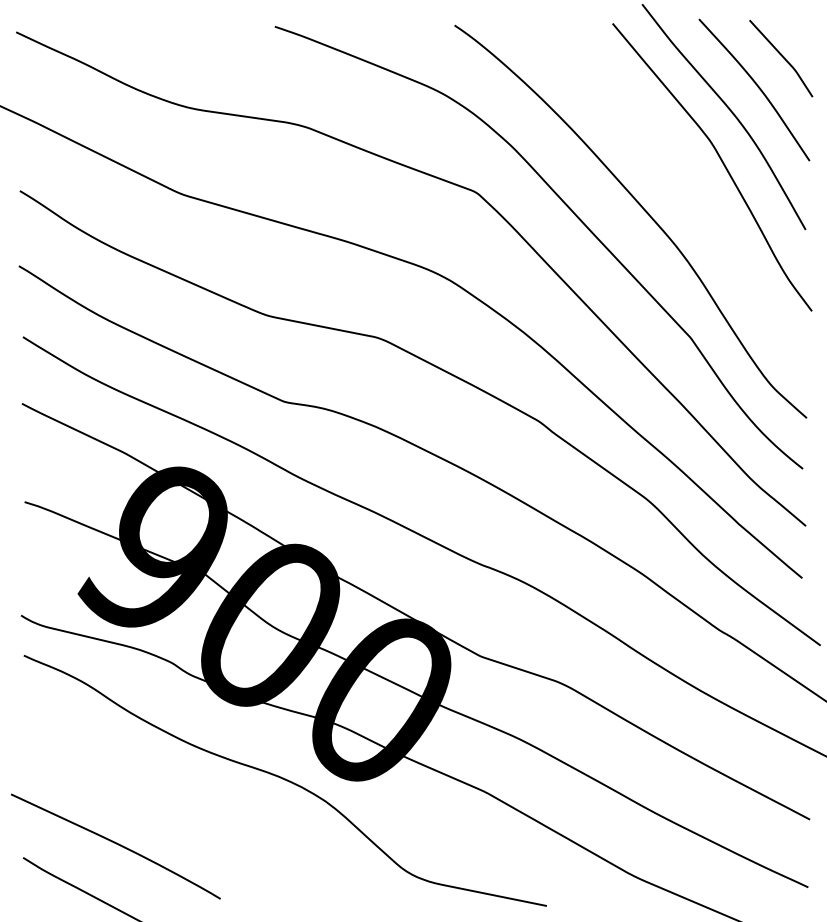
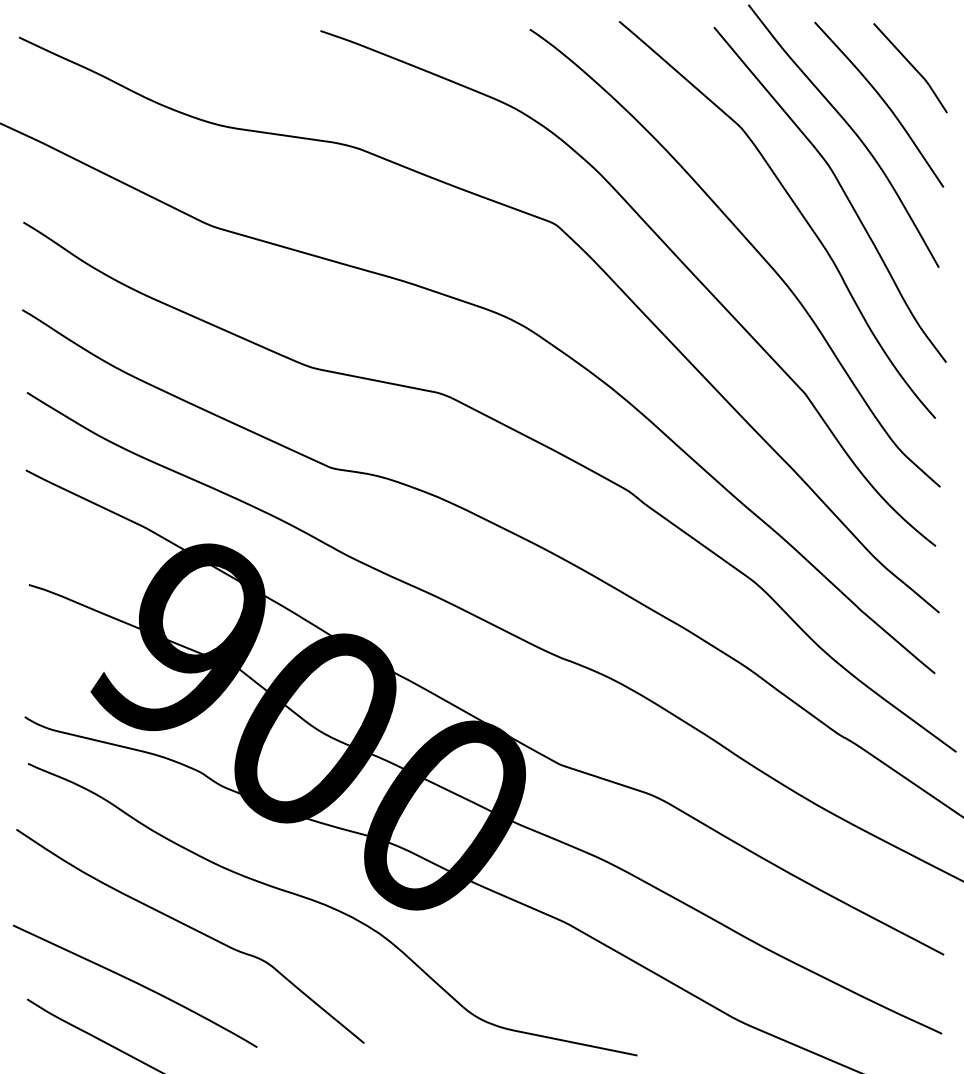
curve: (681, 176) -> (794, 205), added
curve: (165, 798) -> (193, 930), added

